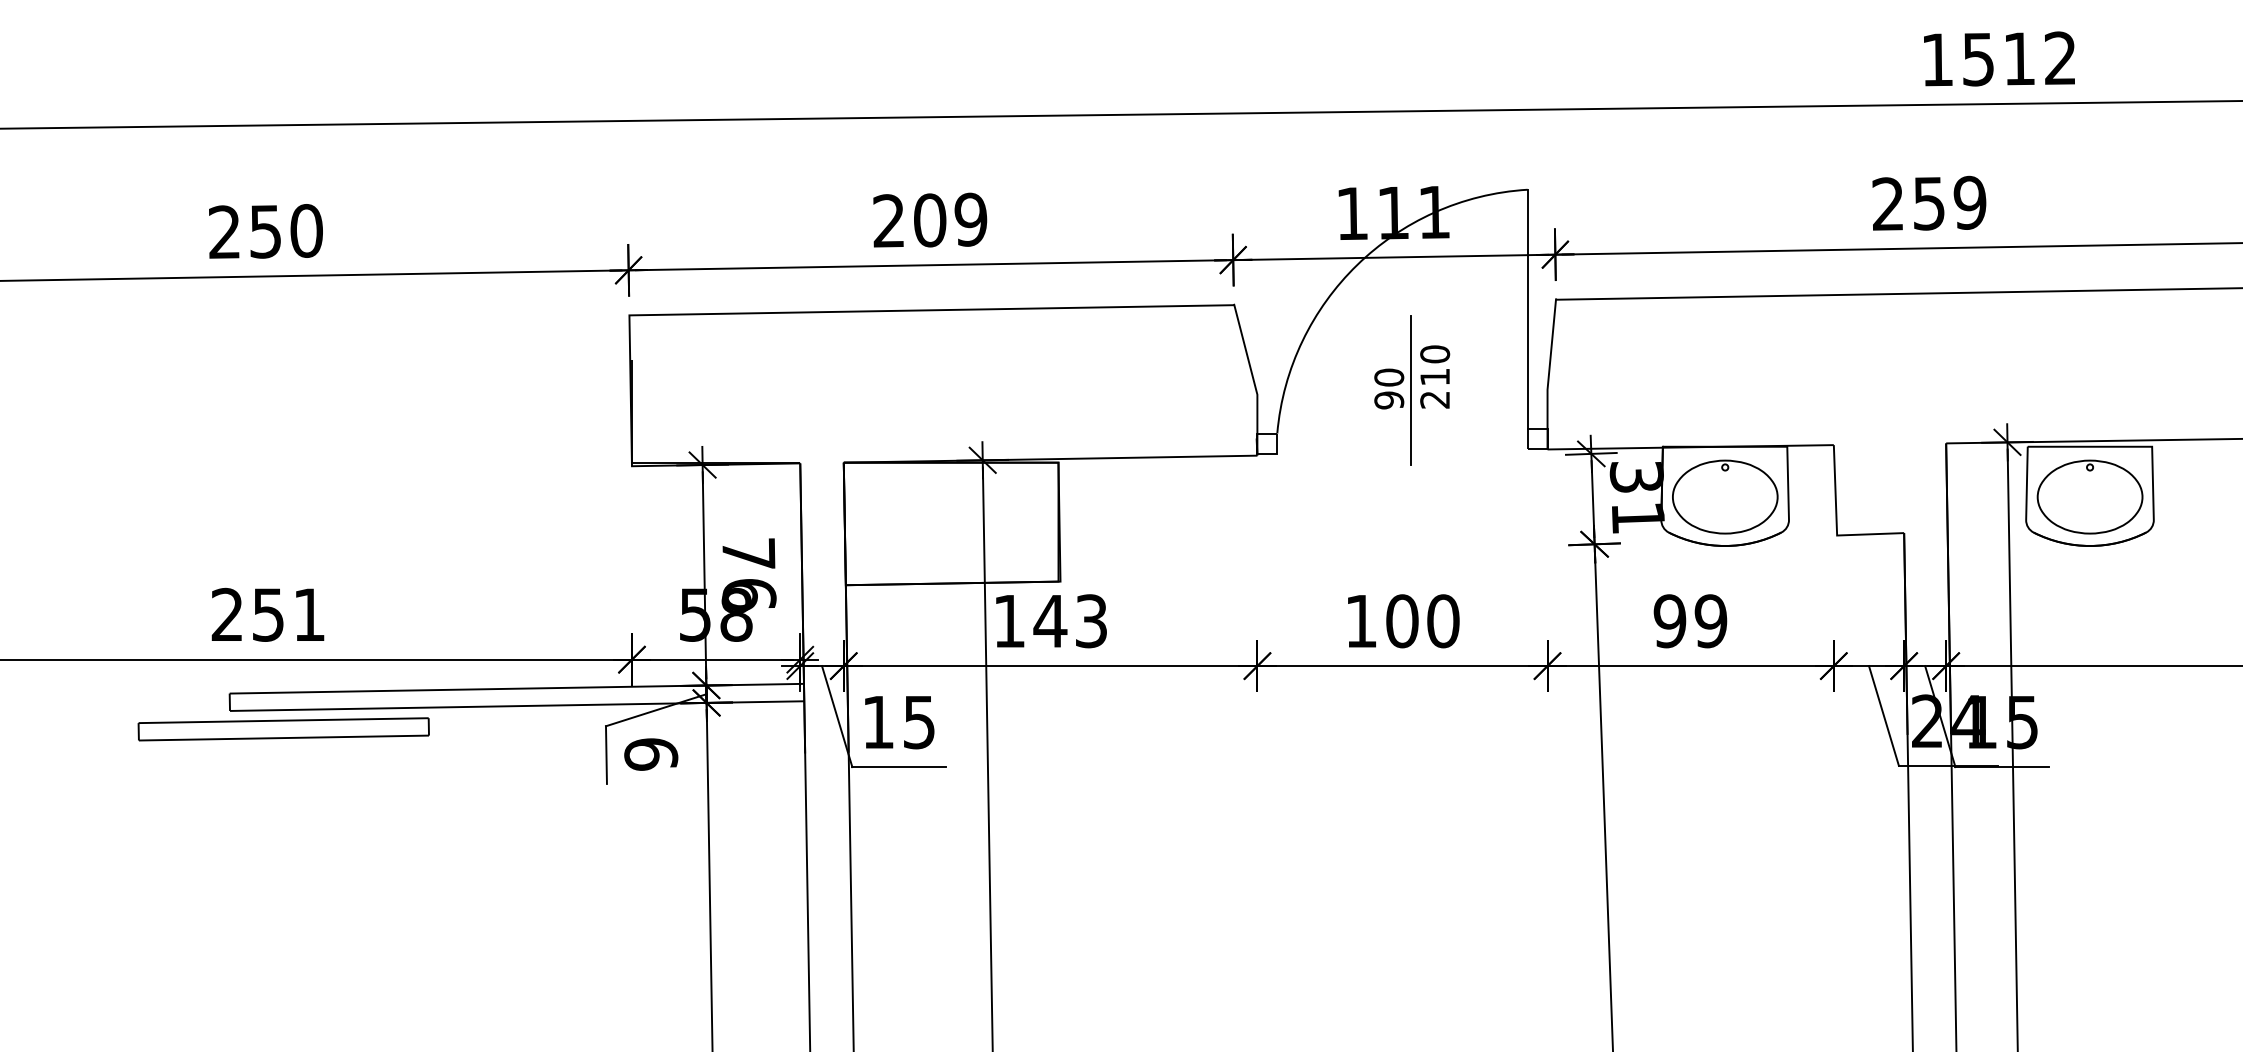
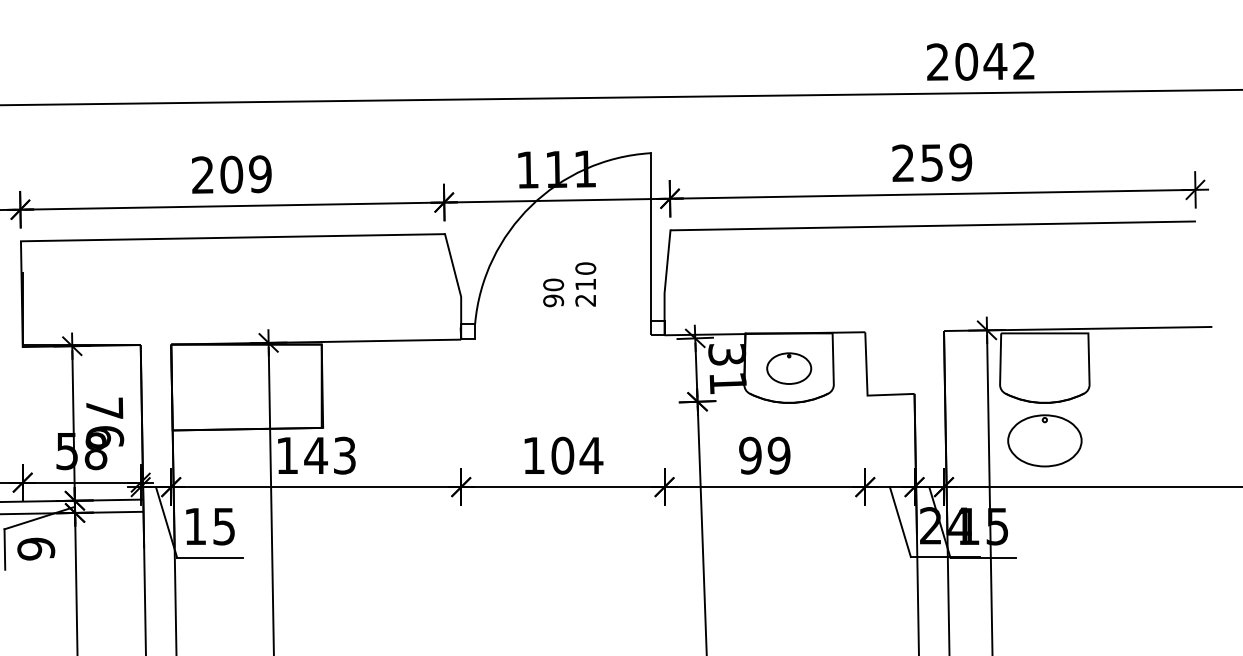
text: (1979, 59) -> (967, 61), 1512 -> 2042
line: (1411, 389) -> (569, 293), removed
part: (1725, 496) -> (789, 368), size x0.6
part: (2089, 496) -> (1044, 440), moved
text: (1443, 621) -> (591, 455), 100 -> 104

